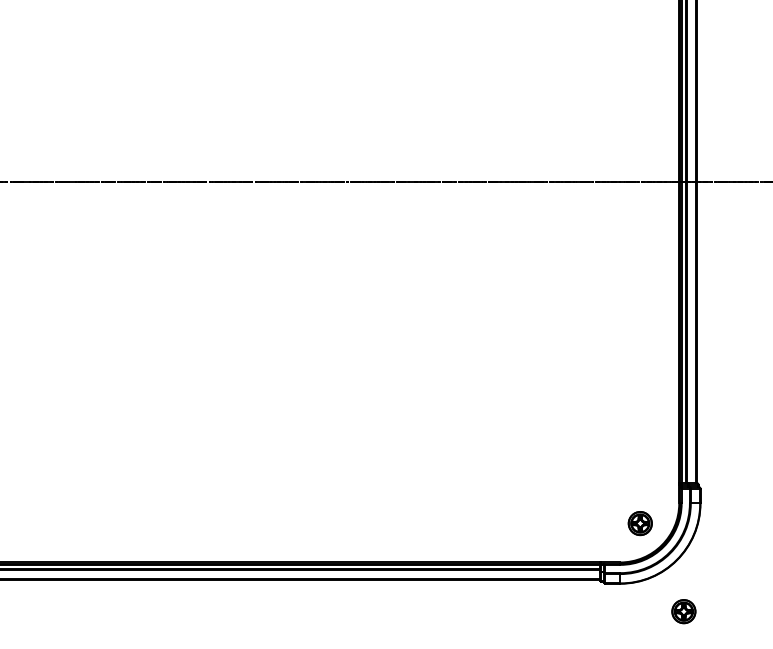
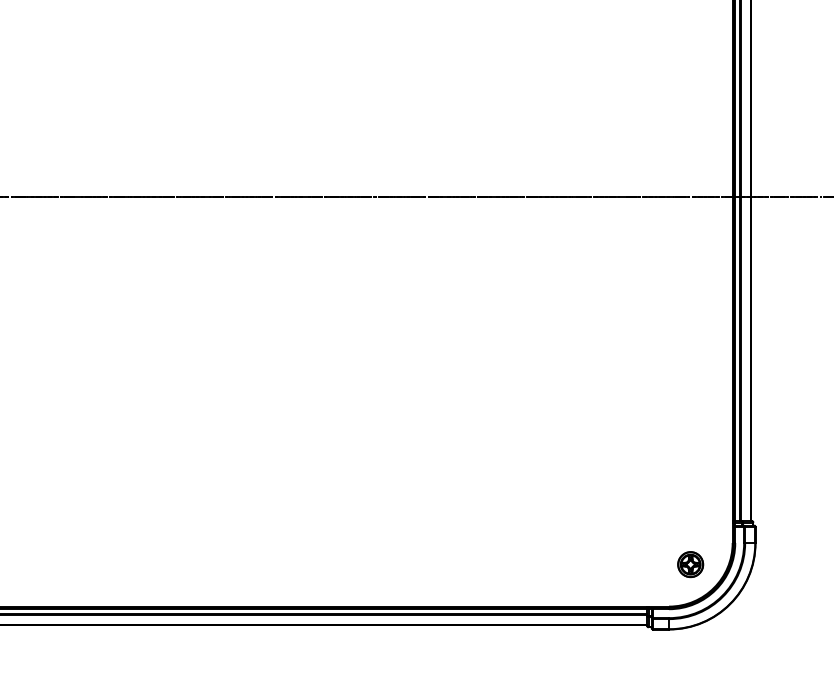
part: (683, 611) -> (737, 659), removed

